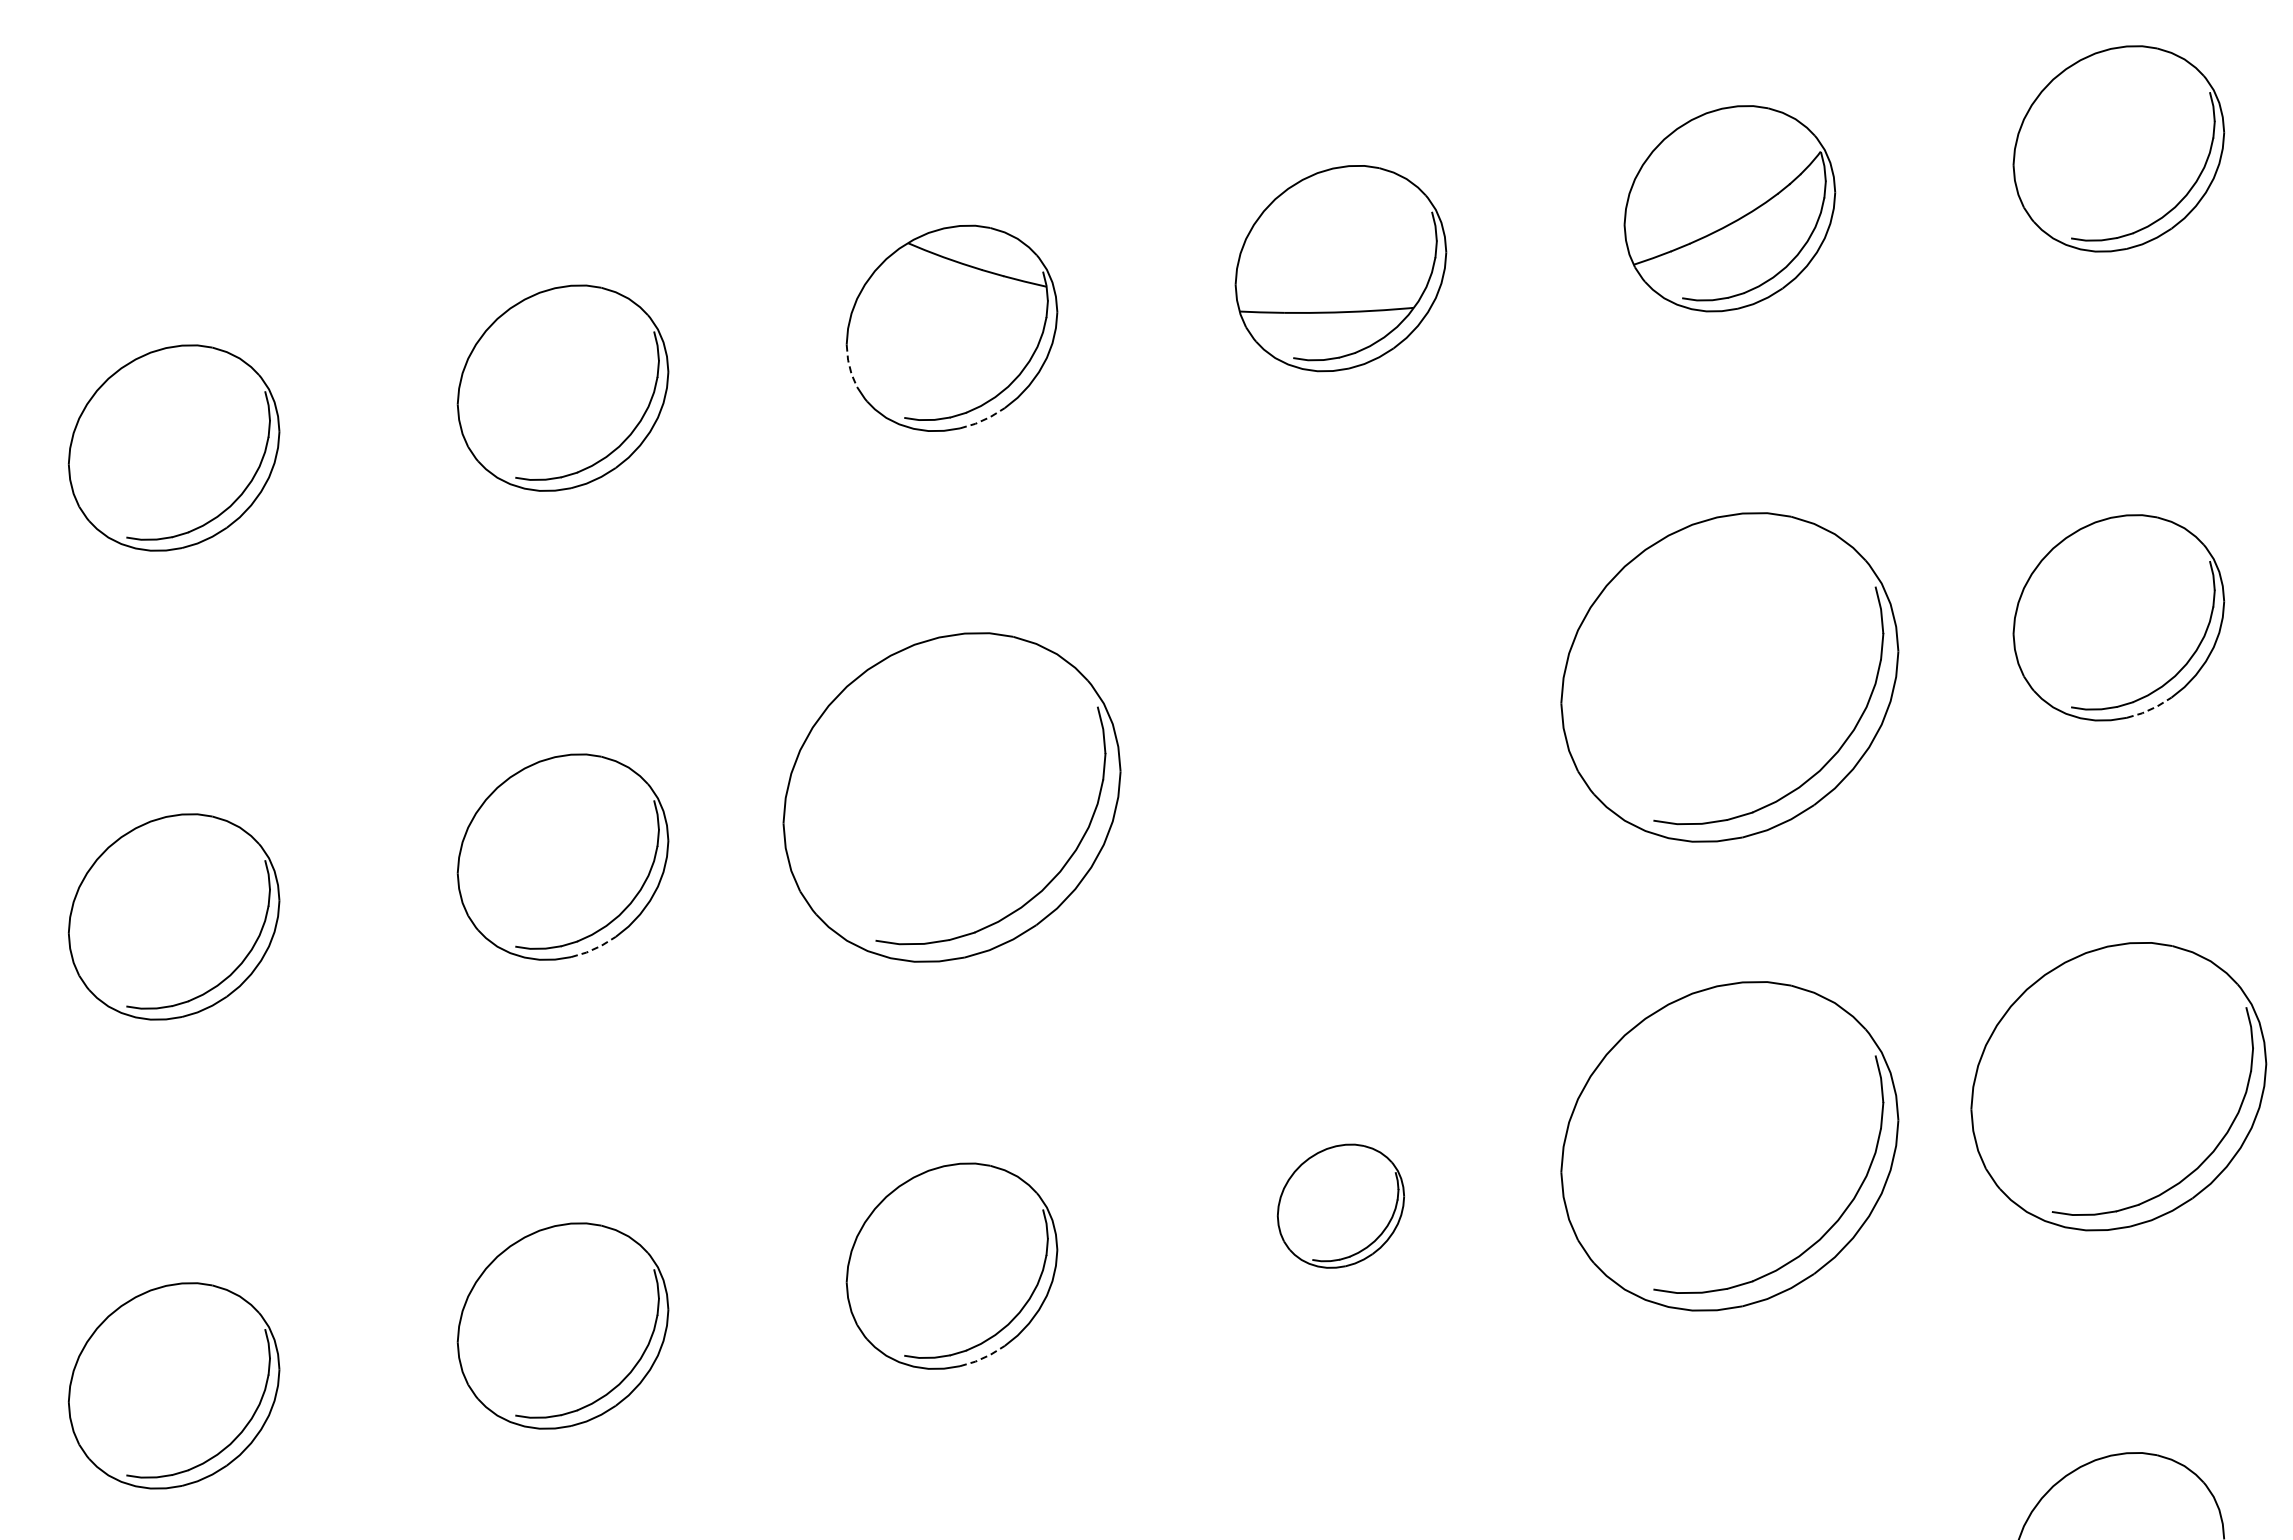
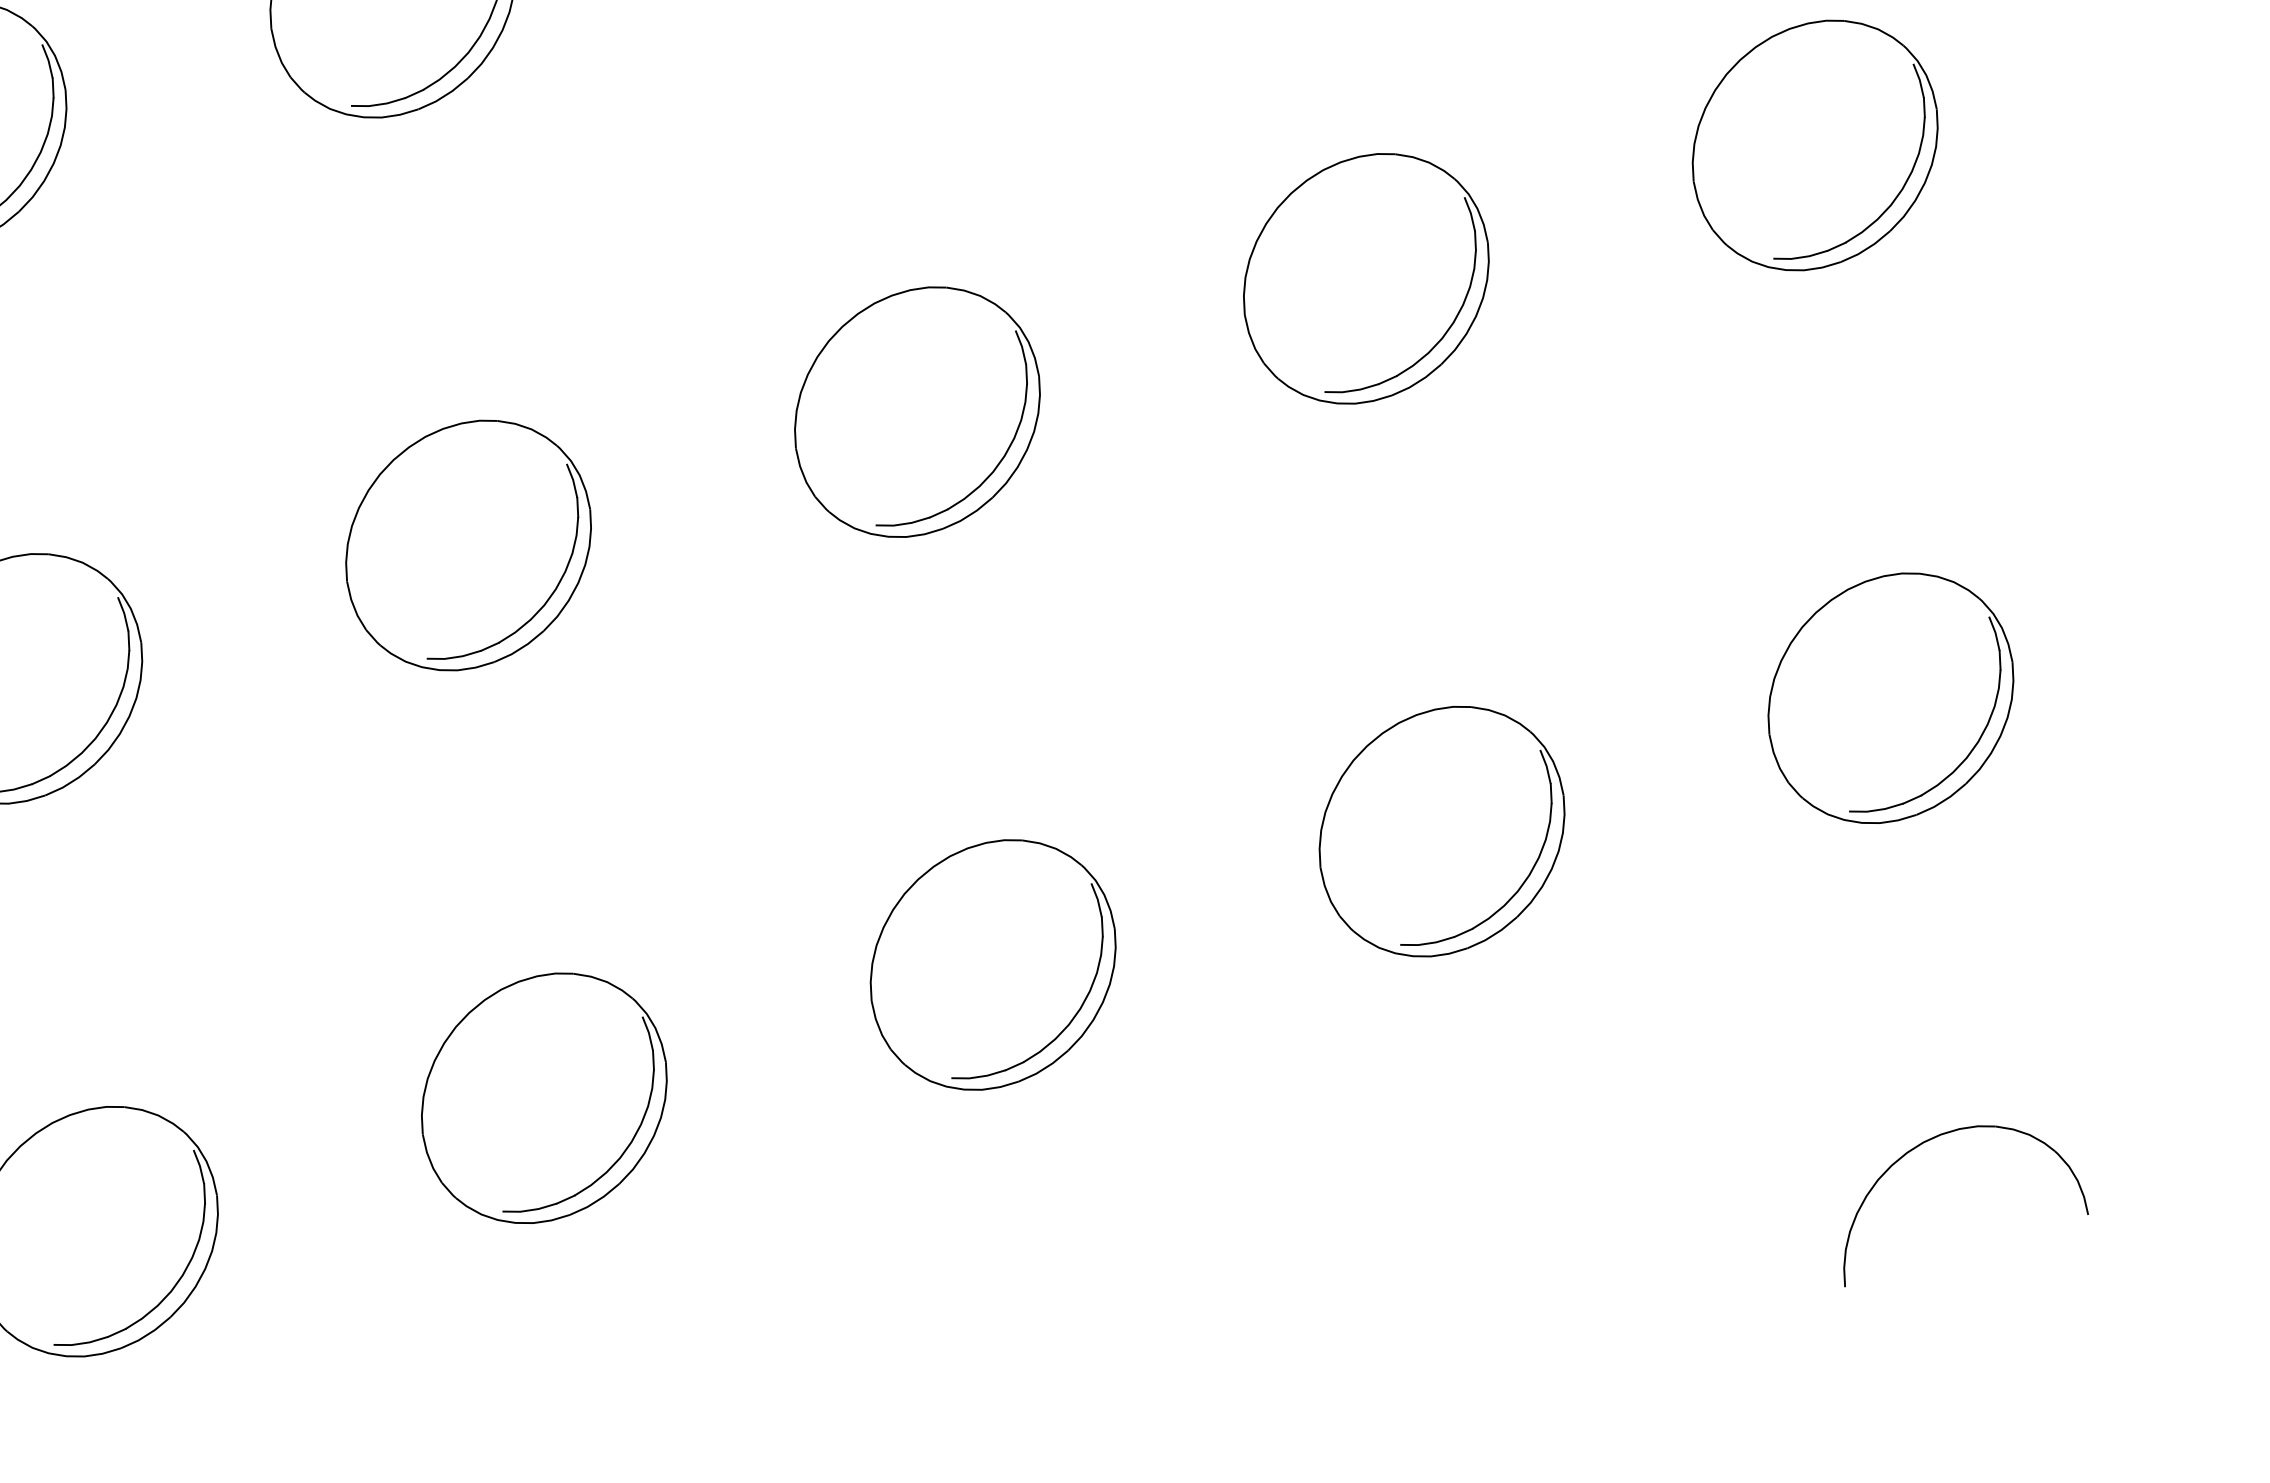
line: (849, 366) -> (278, 54), dashed -> solid
line: (983, 420) -> (444, 96), dashed -> solid
part: (1729, 677) -> (1365, 278), size x0.62
line: (2150, 709) -> (1867, 248), dashed -> solid
part: (1340, 737) -> (916, 412), added
part: (951, 796) -> (467, 544), size x0.62
line: (594, 948) -> (71, 781), dashed -> solid
part: (2118, 1086) -> (1890, 698), size x0.71
part: (1729, 1146) -> (1441, 831), size x0.62
part: (1340, 1205) -> (992, 964), size x1.67
line: (983, 1358) -> (596, 1202), dashed -> solid

